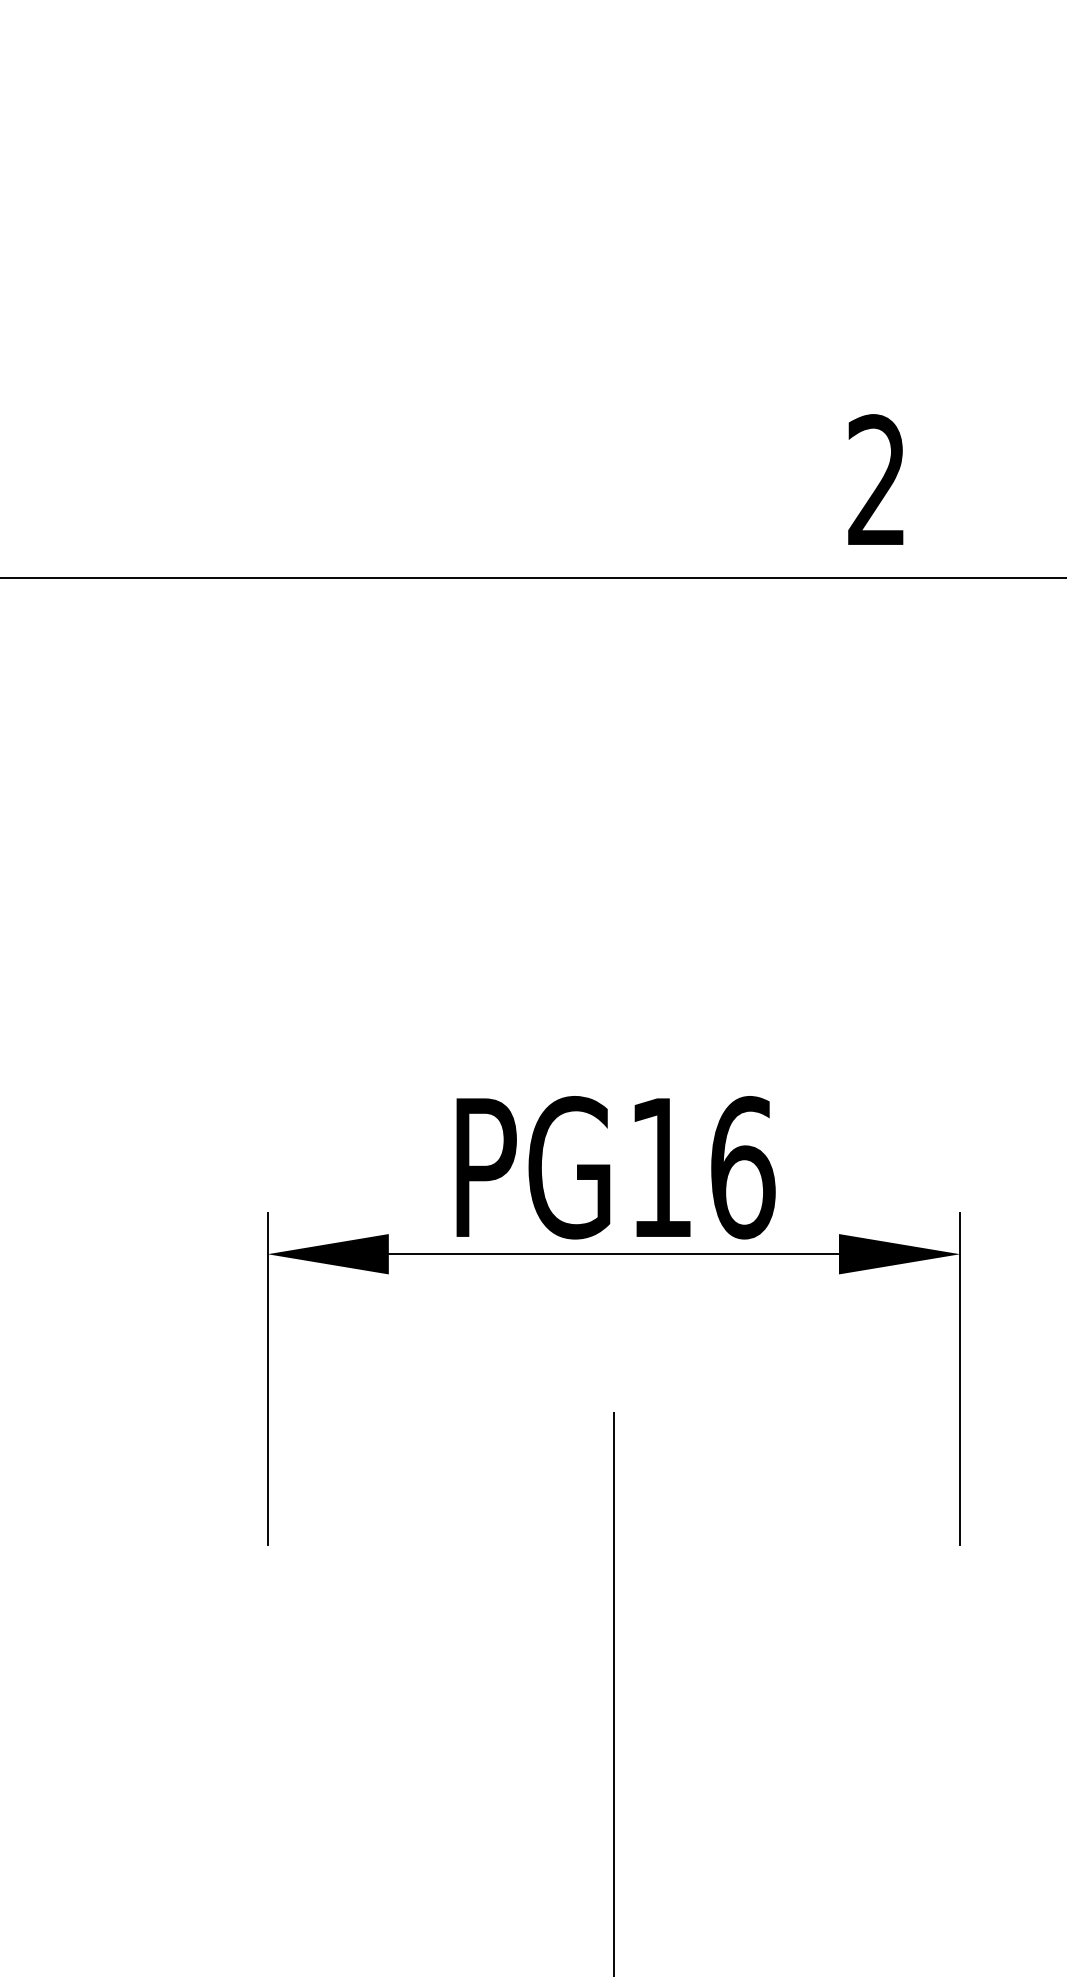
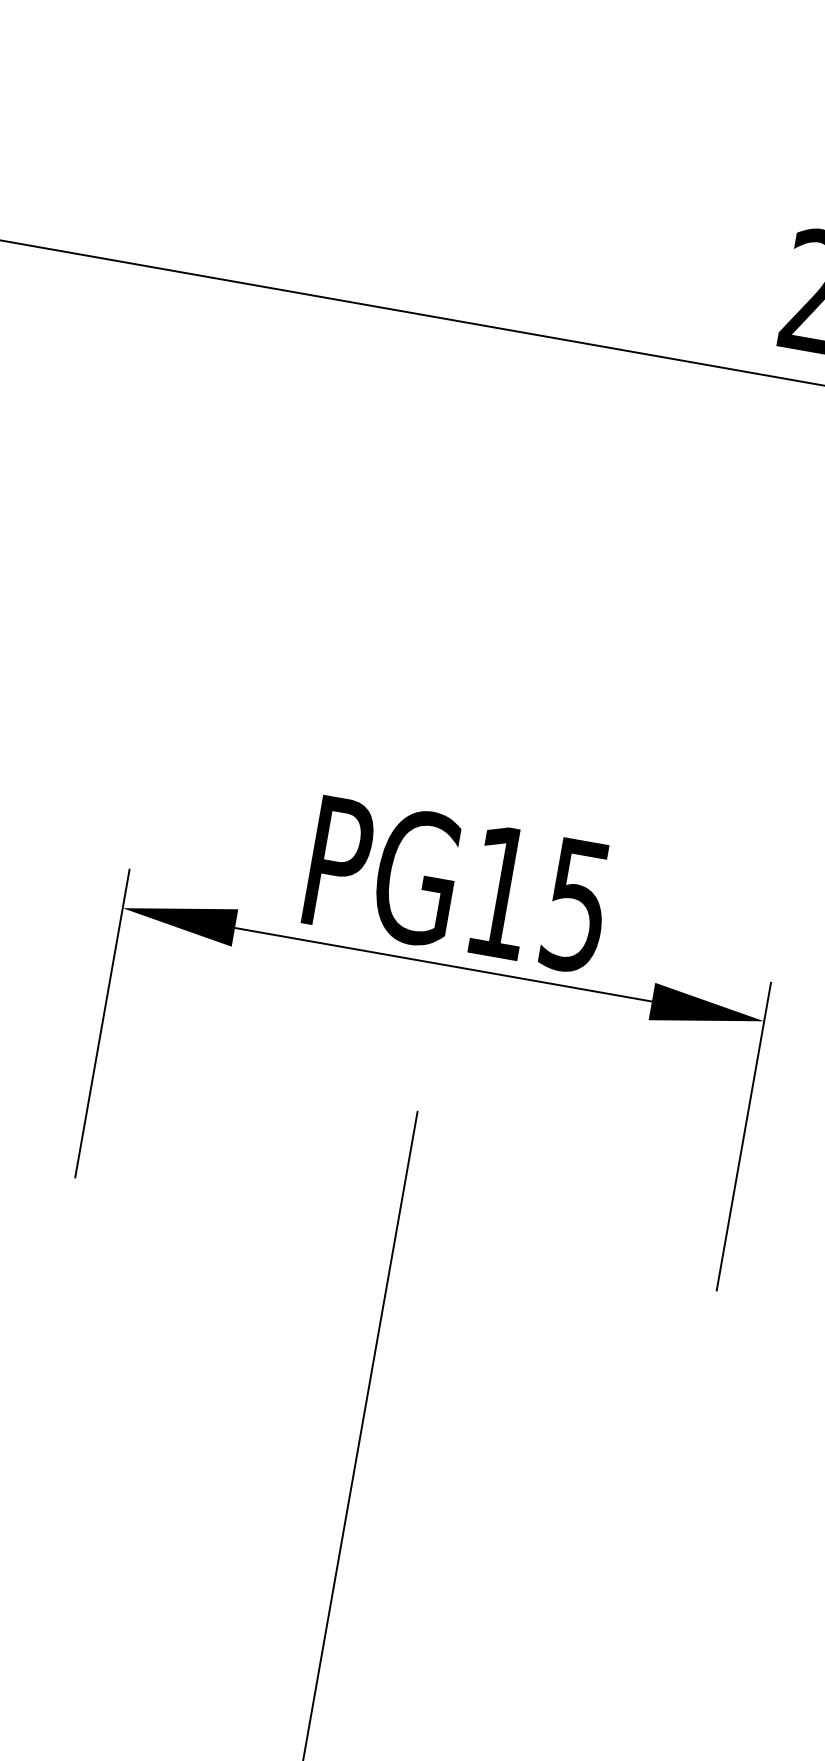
text: (743, 1167) -> (577, 905), PG16 -> PG15

